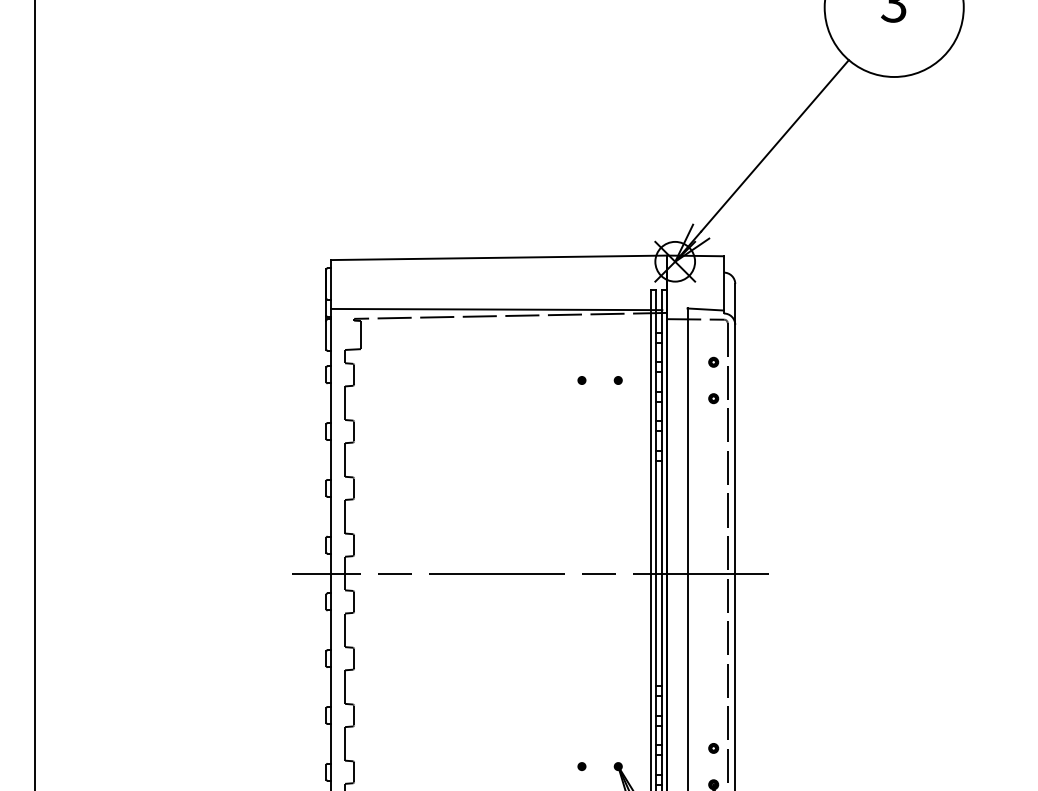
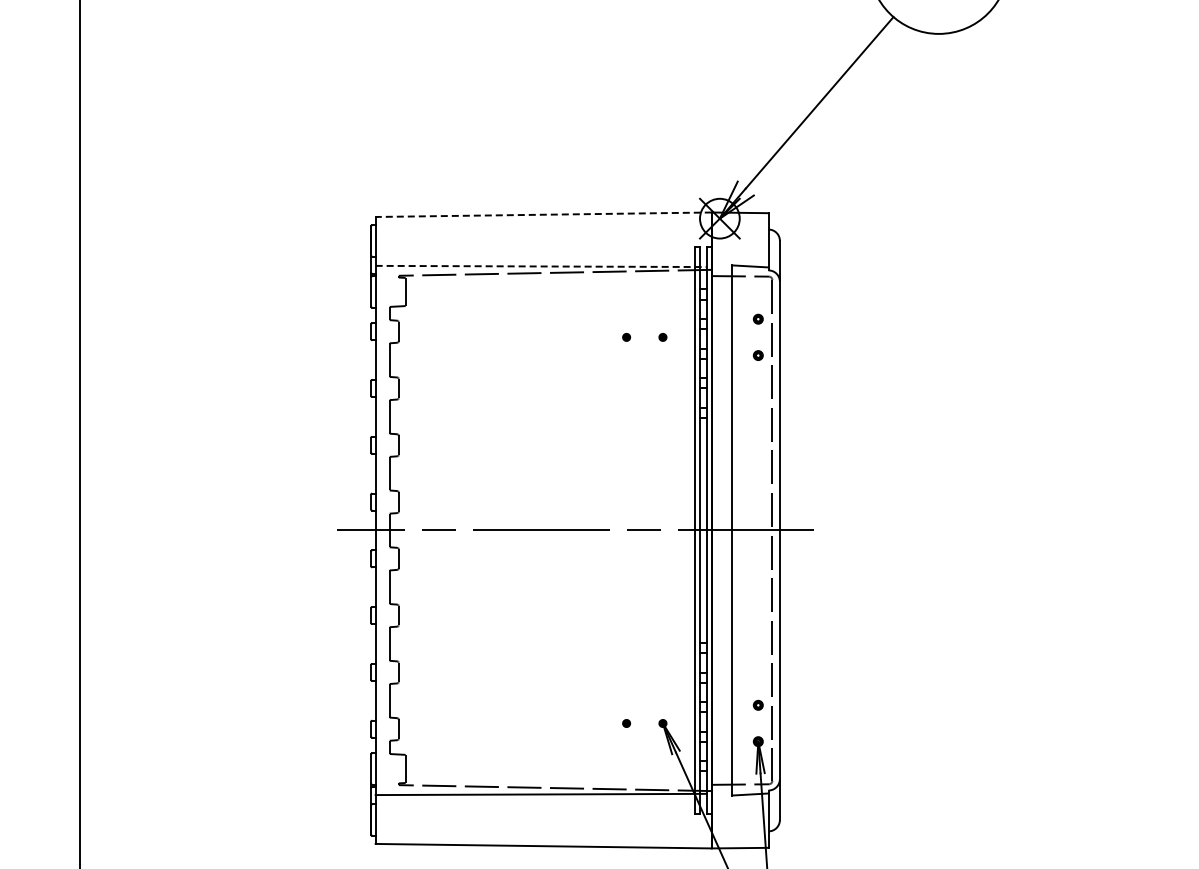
line: (498, 257) -> (543, 214), solid -> dashed
line: (496, 309) -> (541, 266), solid -> dashed

